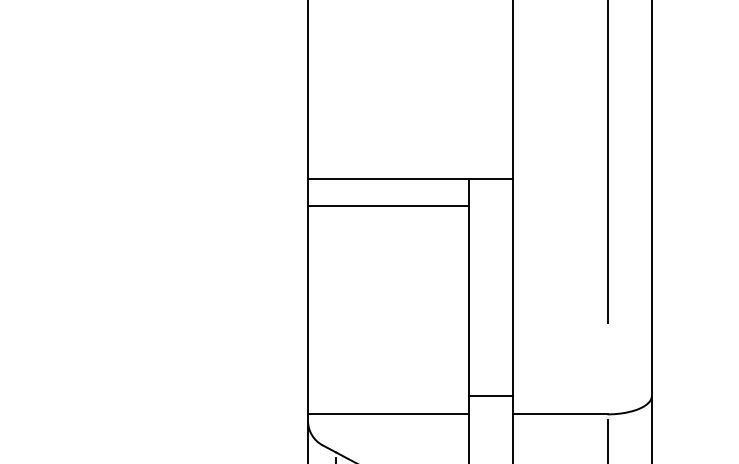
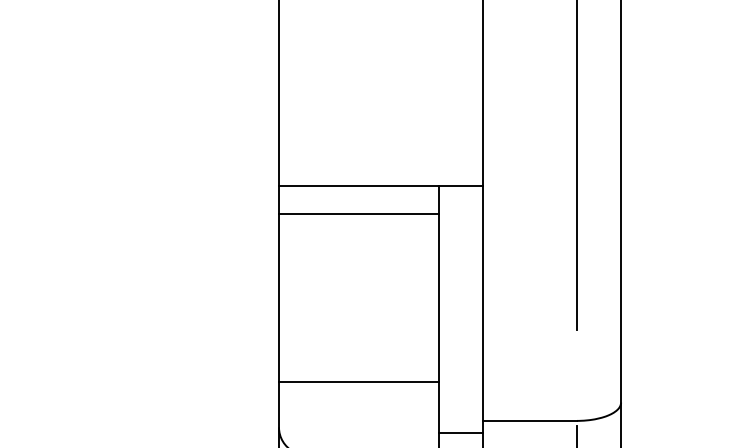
line: (490, 396) -> (460, 433), moved
line: (388, 414) -> (359, 382), moved

